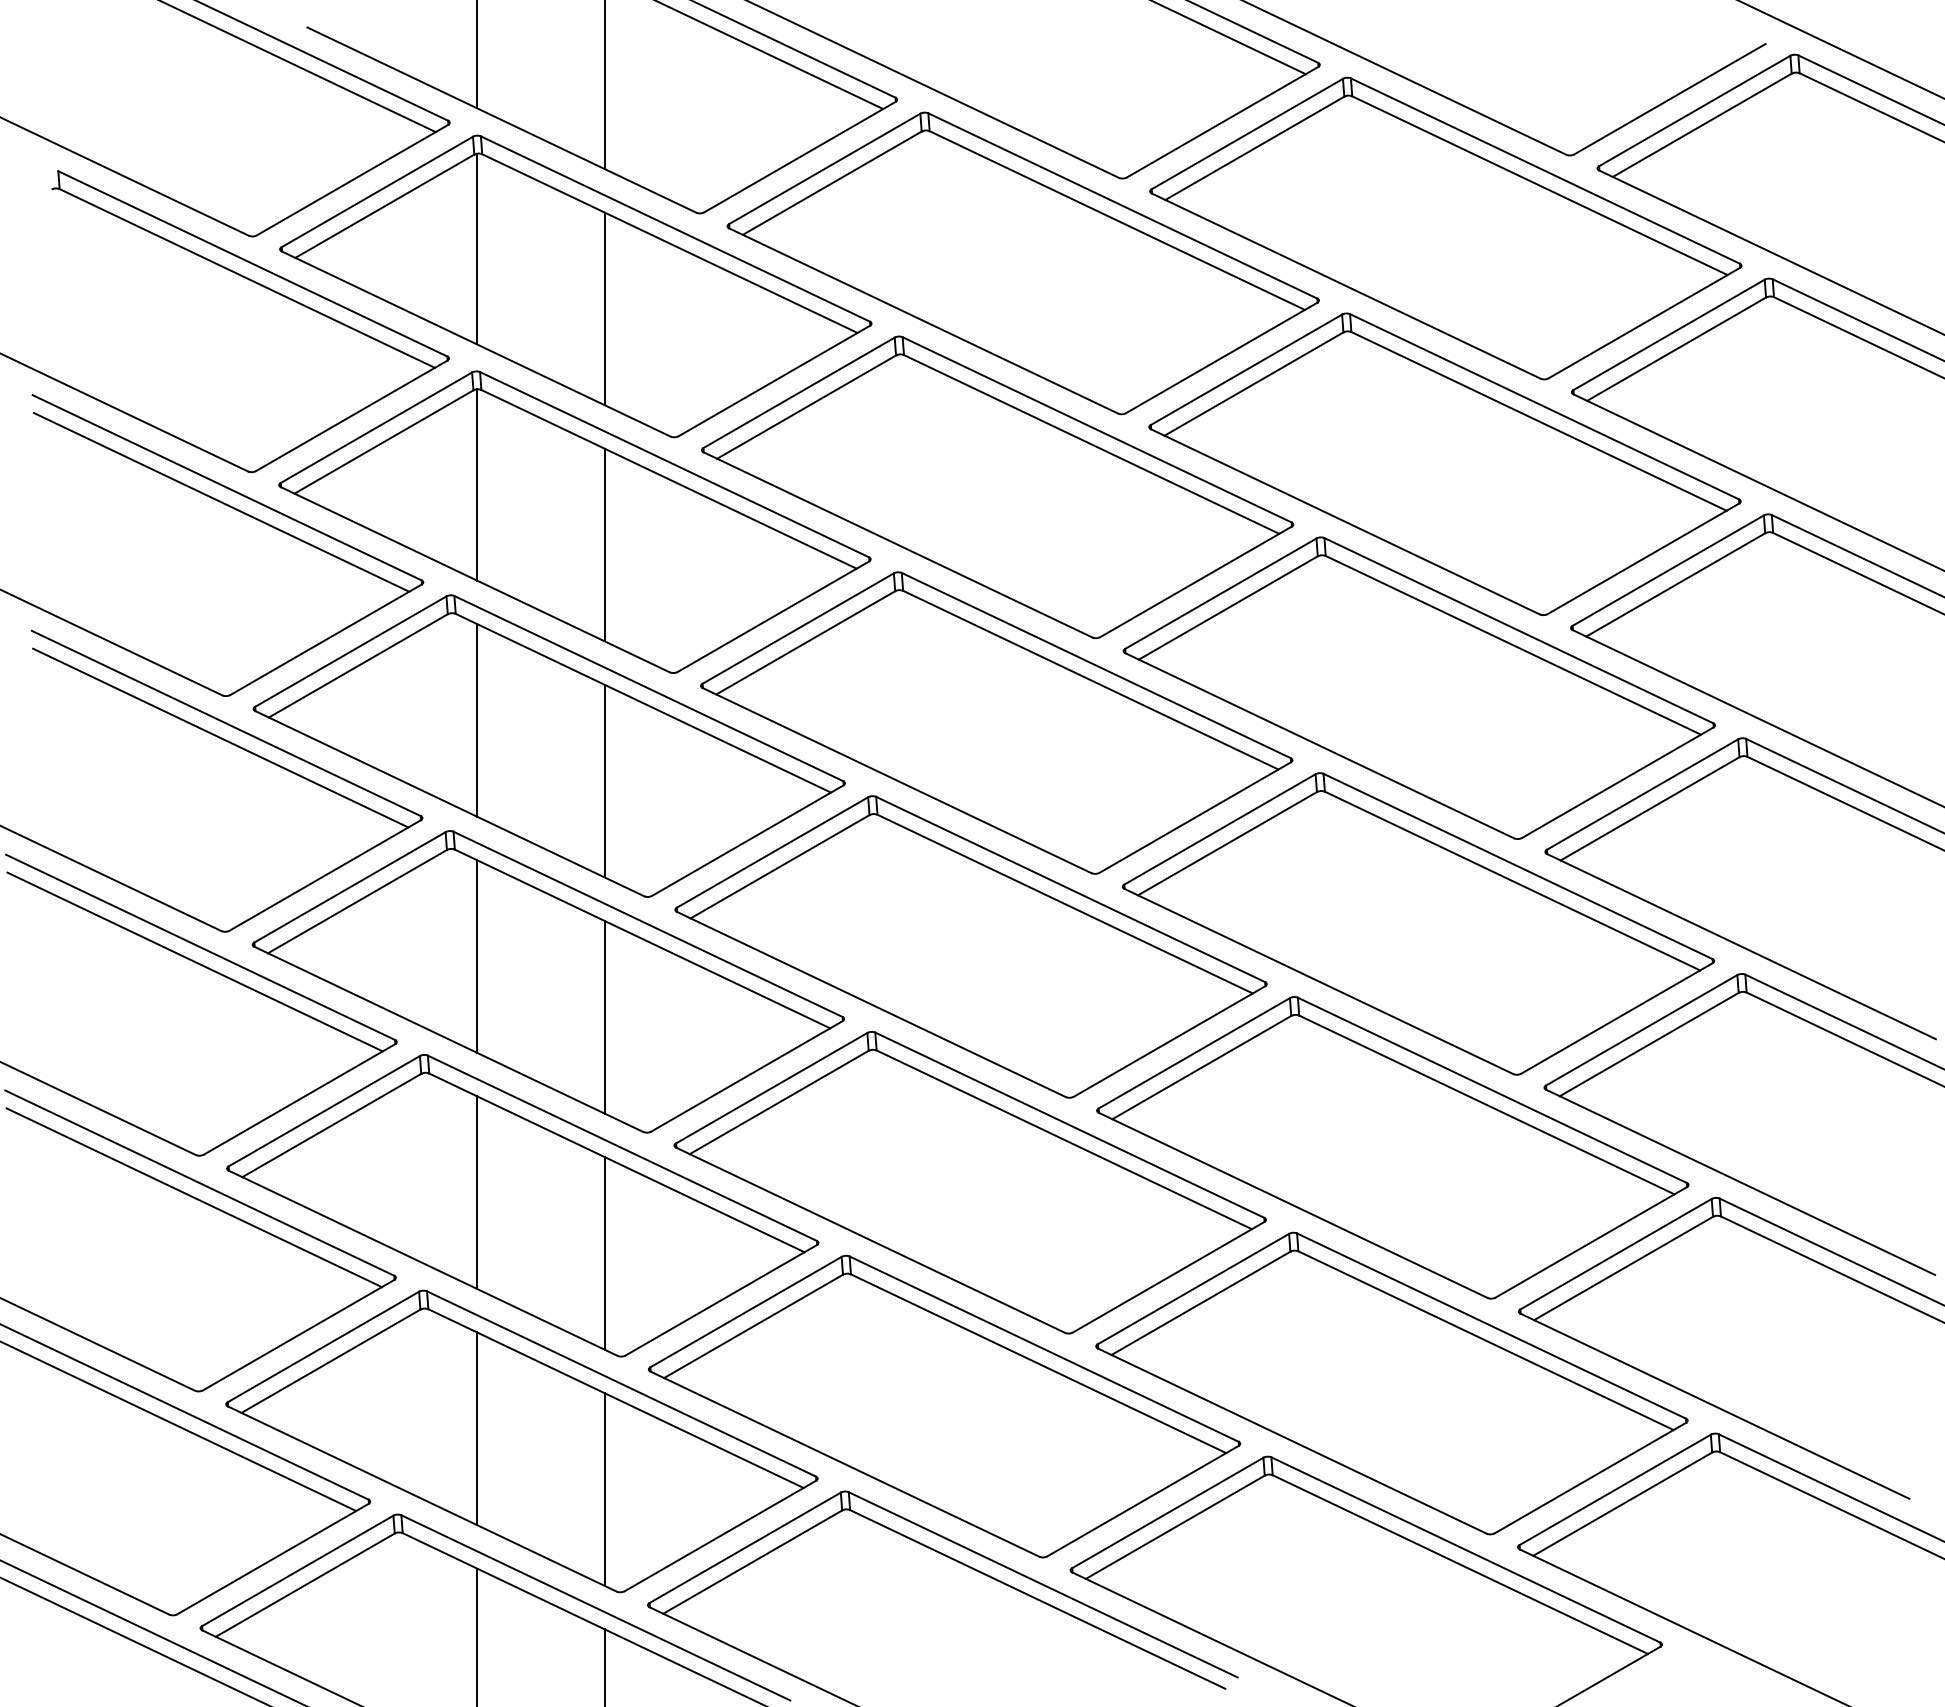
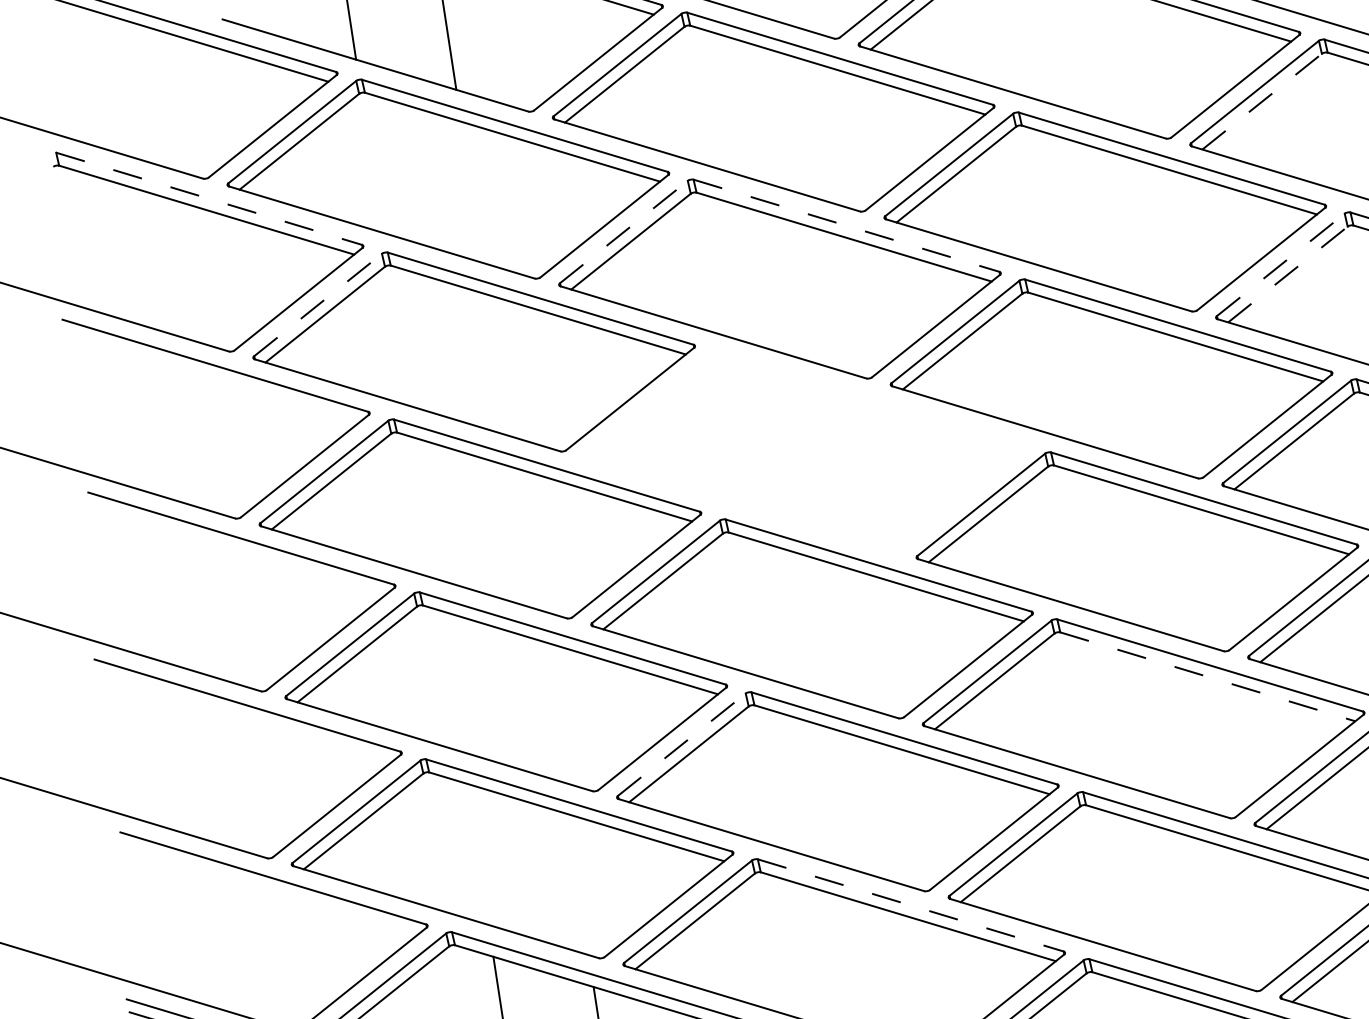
line: (477, 248) -> (372, 162), removed
line: (253, 264) -> (209, 199), solid -> dashed
line: (604, 308) -> (471, 192), removed
line: (1677, 348) -> (1262, 101), solid -> dashed
line: (799, 392) -> (624, 231), solid -> dashed
line: (376, 427) -> (318, 304), solid -> dashed
line: (1097, 430) -> (846, 226), solid -> dashed
line: (477, 484) -> (398, 335), removed
line: (221, 502) -> (212, 377), removed
line: (604, 544) -> (498, 365), removed
line: (1668, 570) -> (1281, 264), solid -> dashed
line: (1676, 584) -> (1288, 274), solid -> dashed
line: (477, 720) -> (424, 508), removed
part: (996, 722) -> (805, 451), removed
line: (220, 737) -> (238, 549), removed
line: (604, 780) -> (524, 537), removed
line: (477, 956) -> (451, 681), removed
line: (194, 961) -> (244, 716), removed
line: (604, 1016) -> (551, 710), removed
line: (772, 1087) -> (682, 744), solid -> dashed
line: (1486, 1104) -> (1207, 676), solid -> dashed
line: (477, 1192) -> (477, 854), removed
line: (193, 1197) -> (270, 889), removed
line: (604, 1253) -> (577, 884), removed
line: (1044, 1349) -> (911, 905), solid -> dashed

